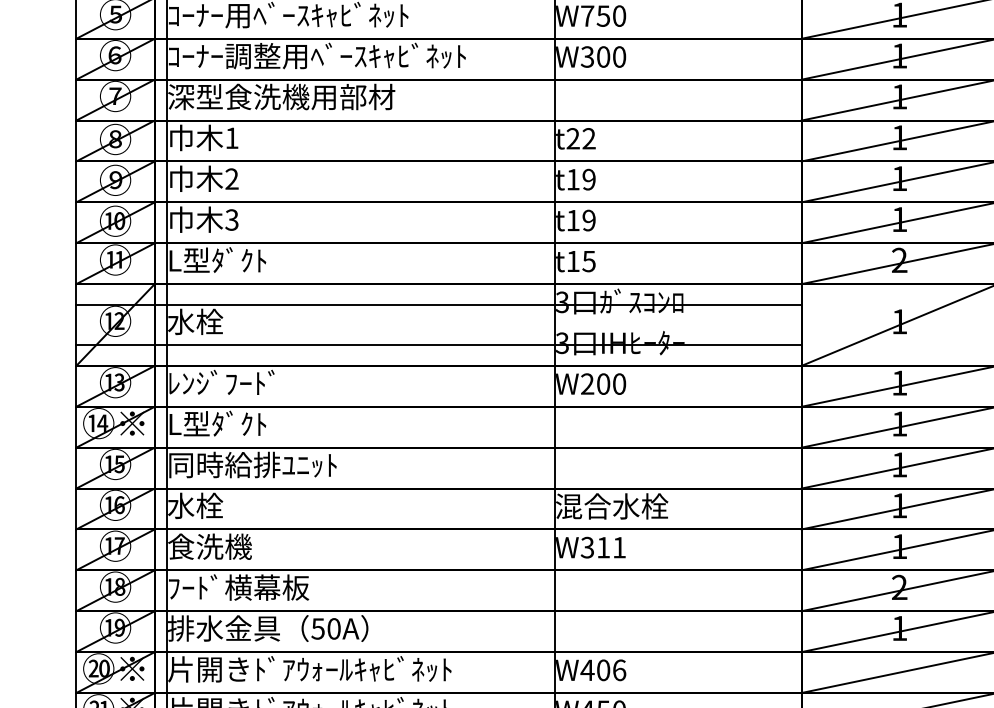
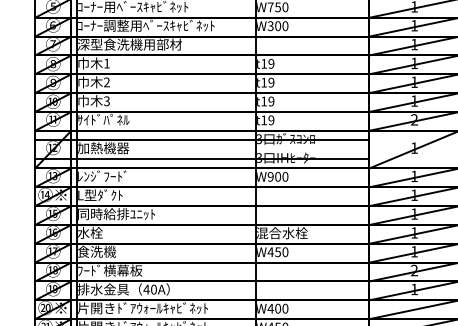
text: (580, 138) -> (267, 63), t22 -> t19
text: (224, 259) -> (103, 119), L型ﾀﾞｸﾄ -> ｻｲﾄﾞﾊﾟﾈﾙ
text: (589, 261) -> (271, 120), t15 -> t19
text: (224, 322) -> (103, 148), 水栓 -> 加熱機器
text: (587, 383) -> (270, 176), W200 -> W900
text: (602, 548) -> (277, 252), W311 -> W450
text: (317, 628) -> (146, 289), 50A -> 40A
text: (619, 669) -> (285, 308), W406 -> W400

